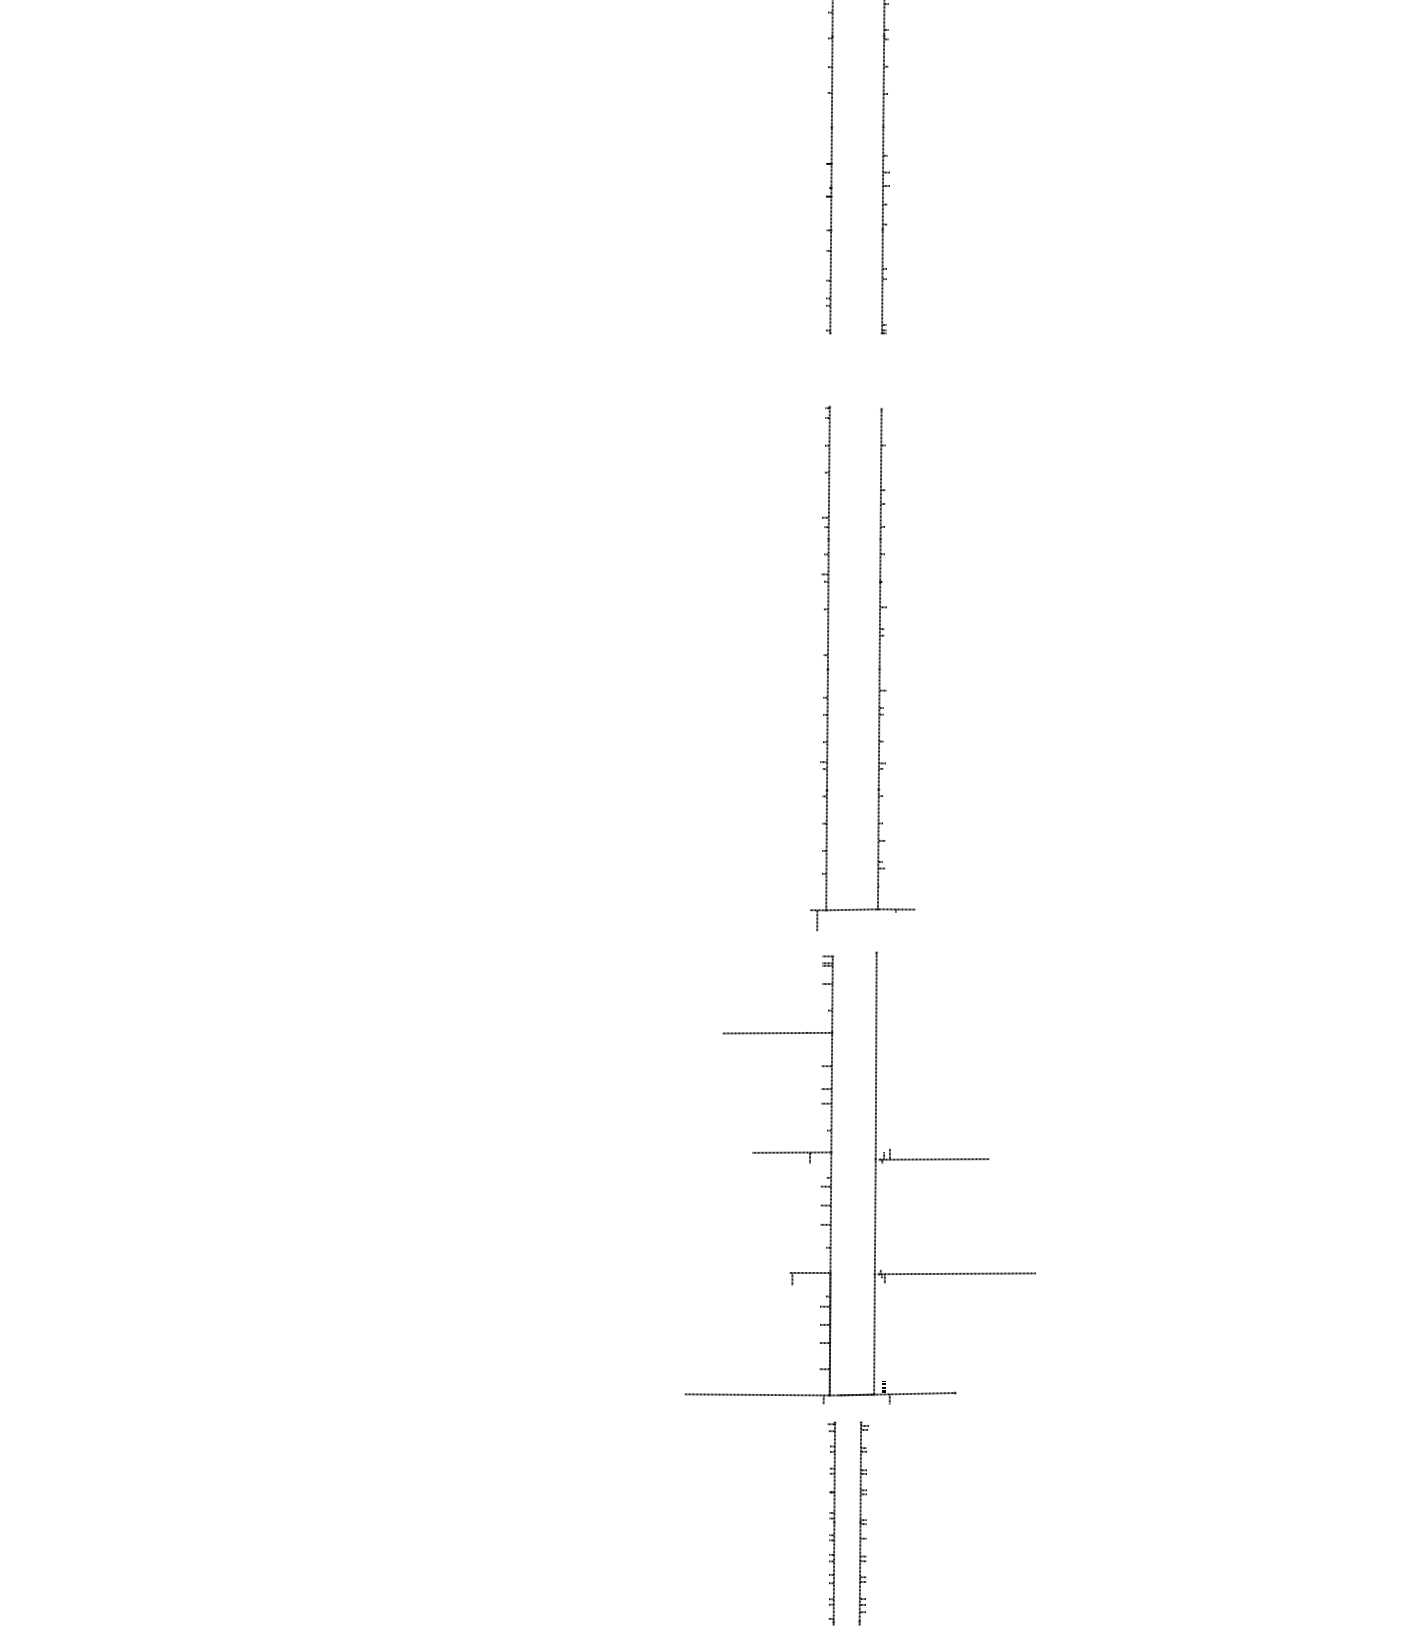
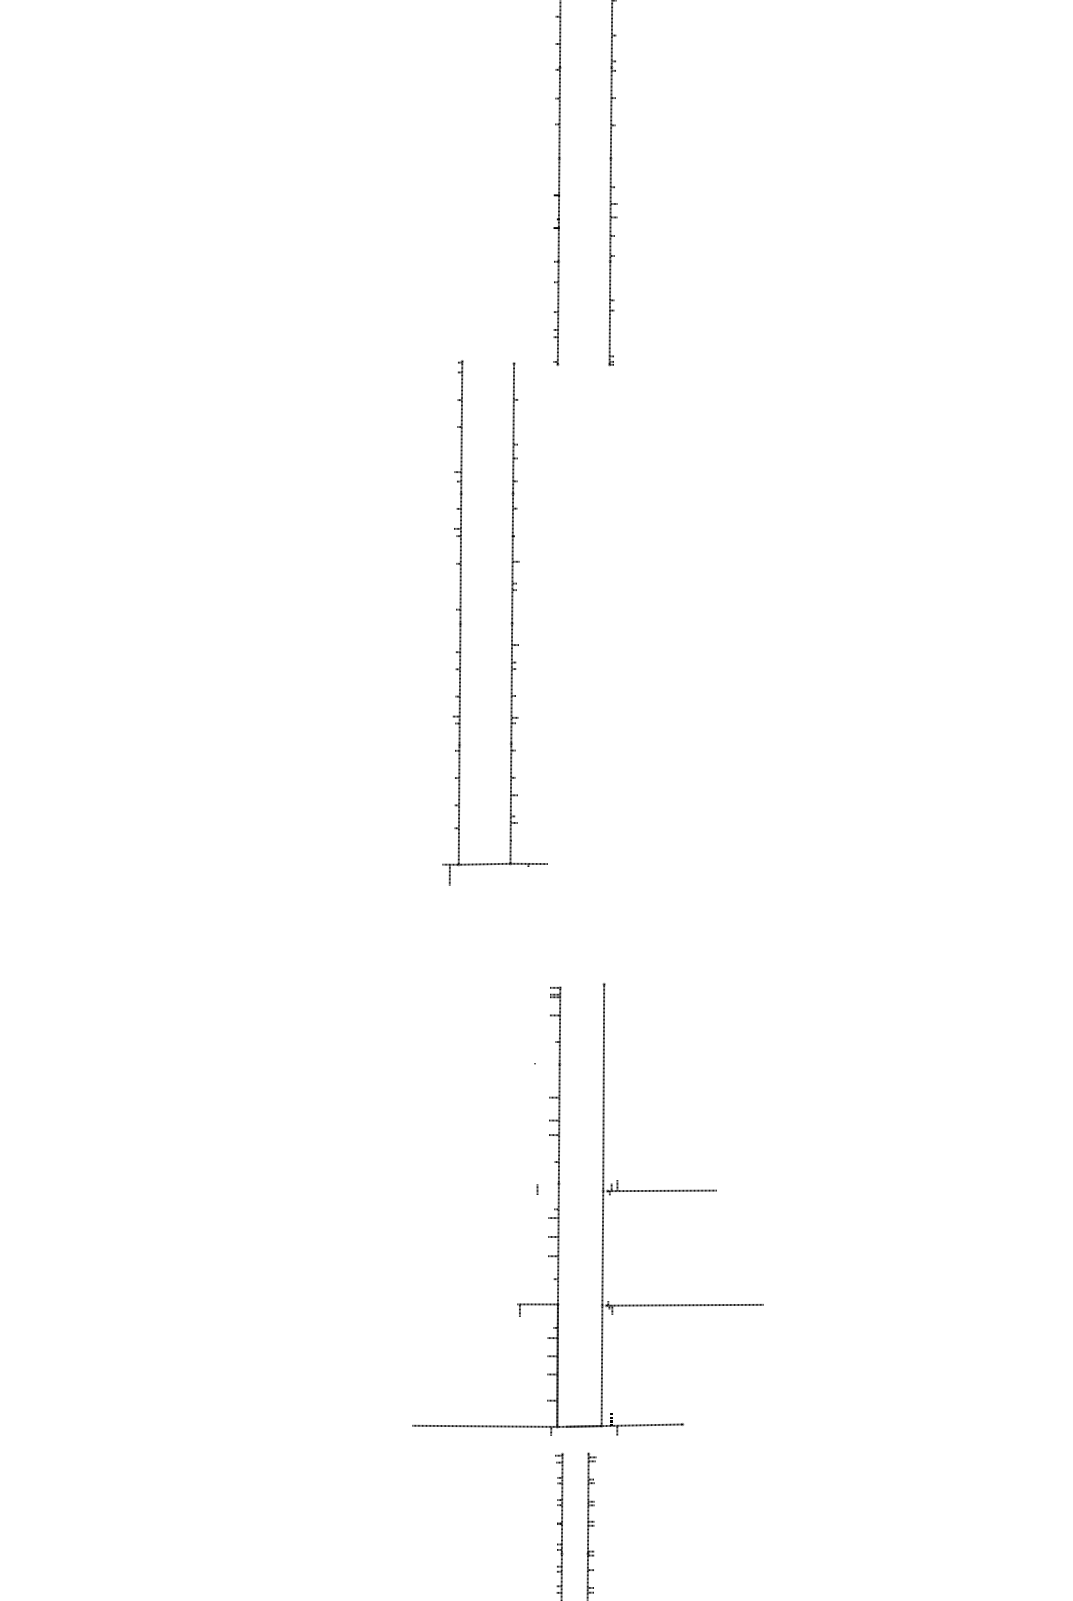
part: (878, 668) -> (511, 622), moved
line: (776, 1032) -> (504, 1063), removed
line: (791, 1152) -> (519, 1183), removed

